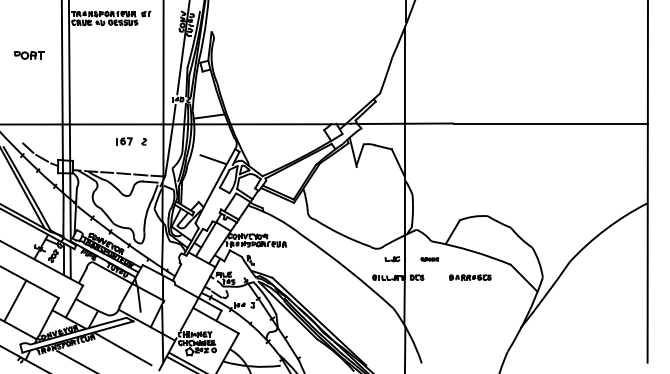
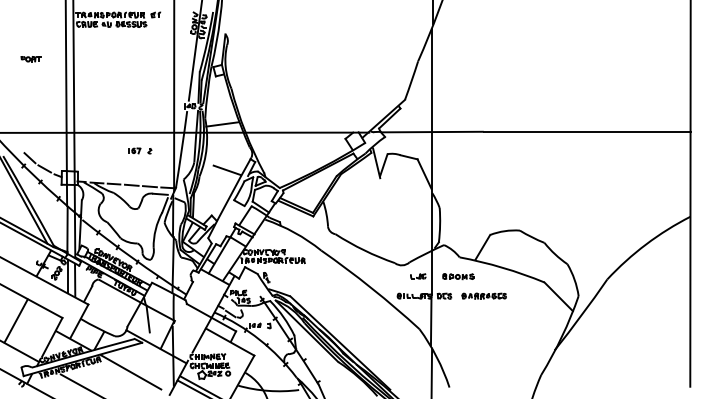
part: (29, 55) -> (31, 59), size x0.62
part: (131, 141) -> (140, 150), size x0.71
part: (429, 259) -> (457, 276), size x1.67
part: (470, 277) -> (484, 295), moved

